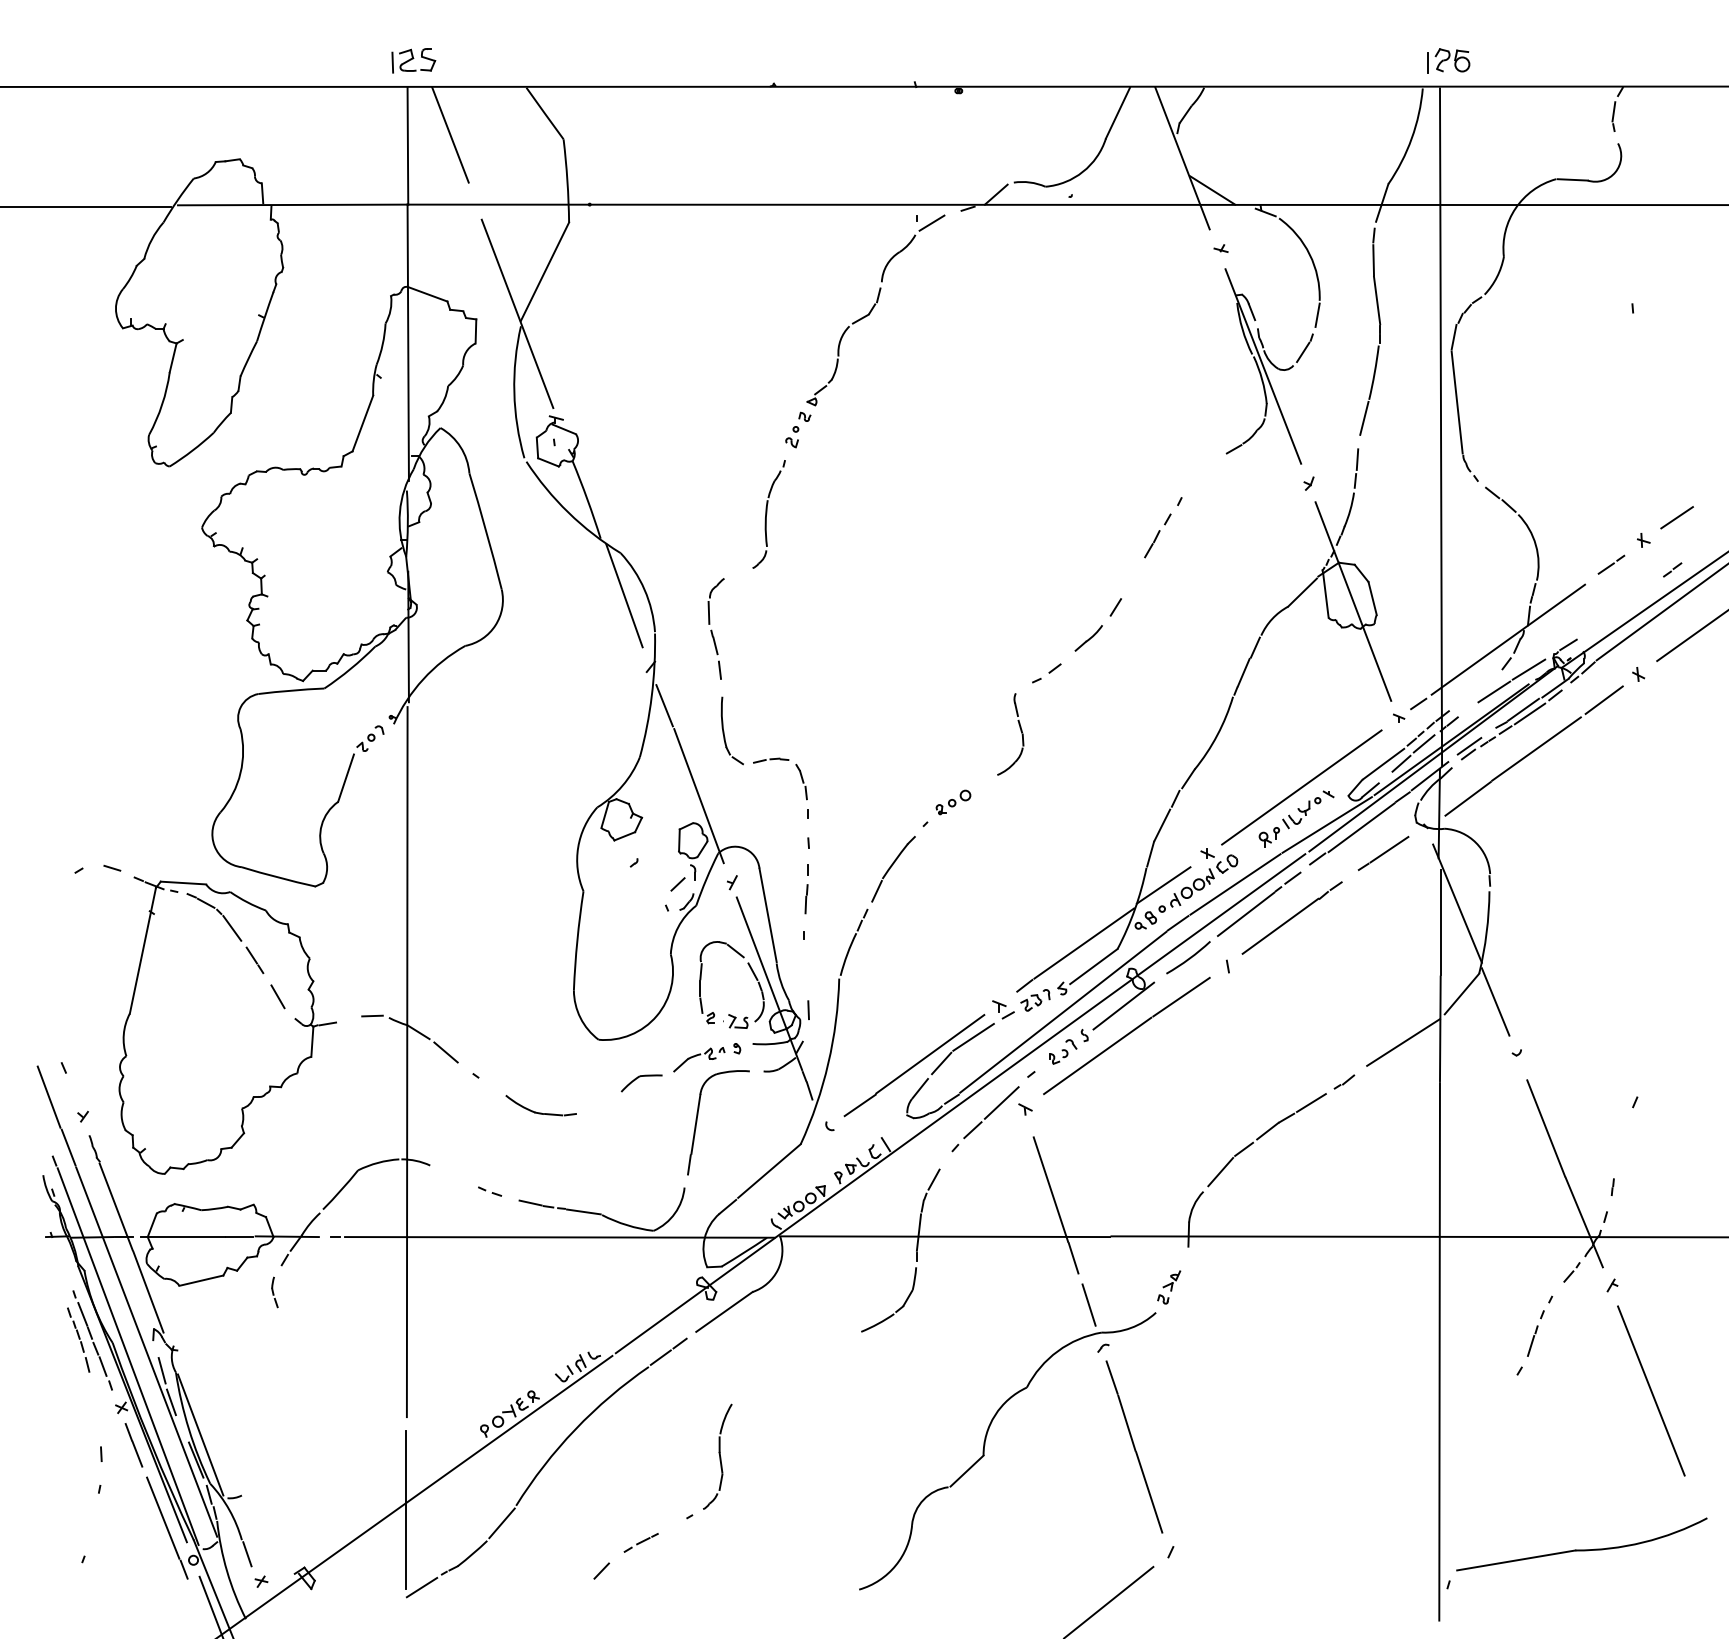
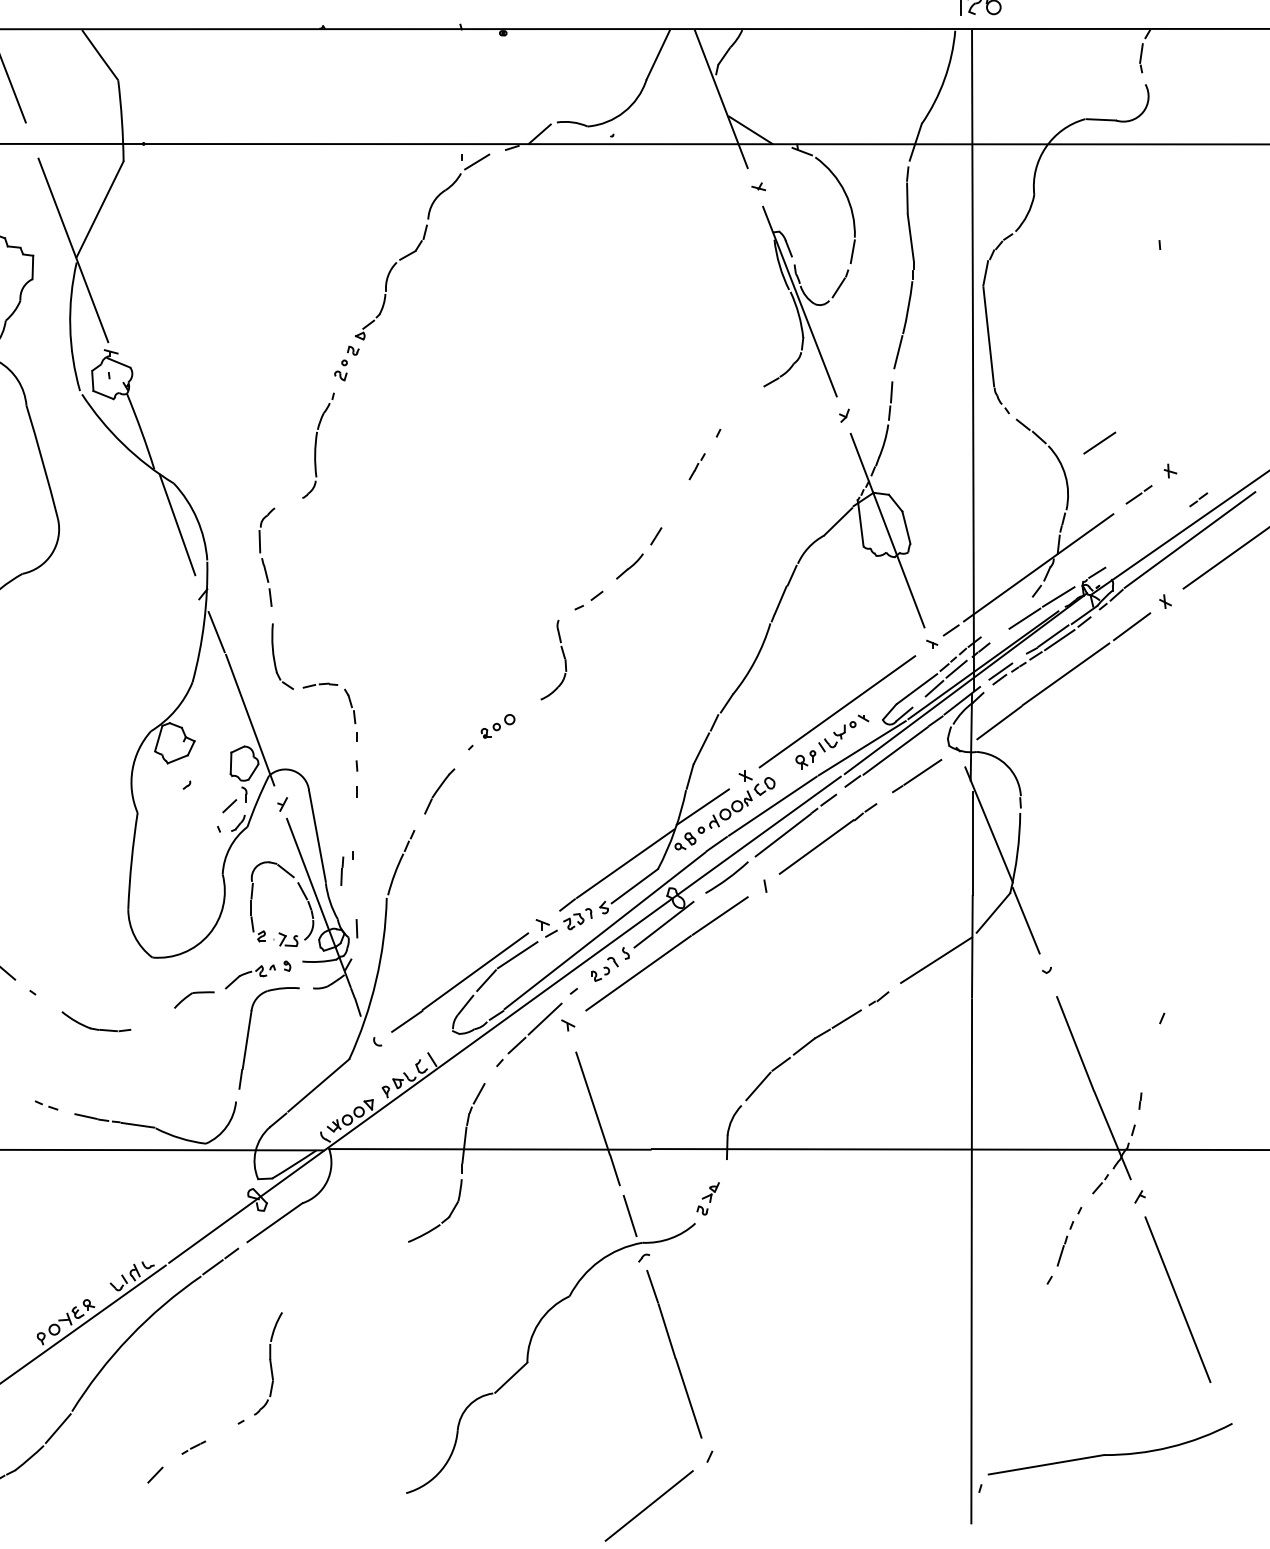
line: (1676, 517) -> (1099, 442), moved
part: (1157, 535) -> (696, 466), size x0.6
part: (893, 869) -> (439, 791), size x0.7
line: (806, 899) -> (342, 871), moved
part: (640, 1542) -> (193, 1447), size x0.7

